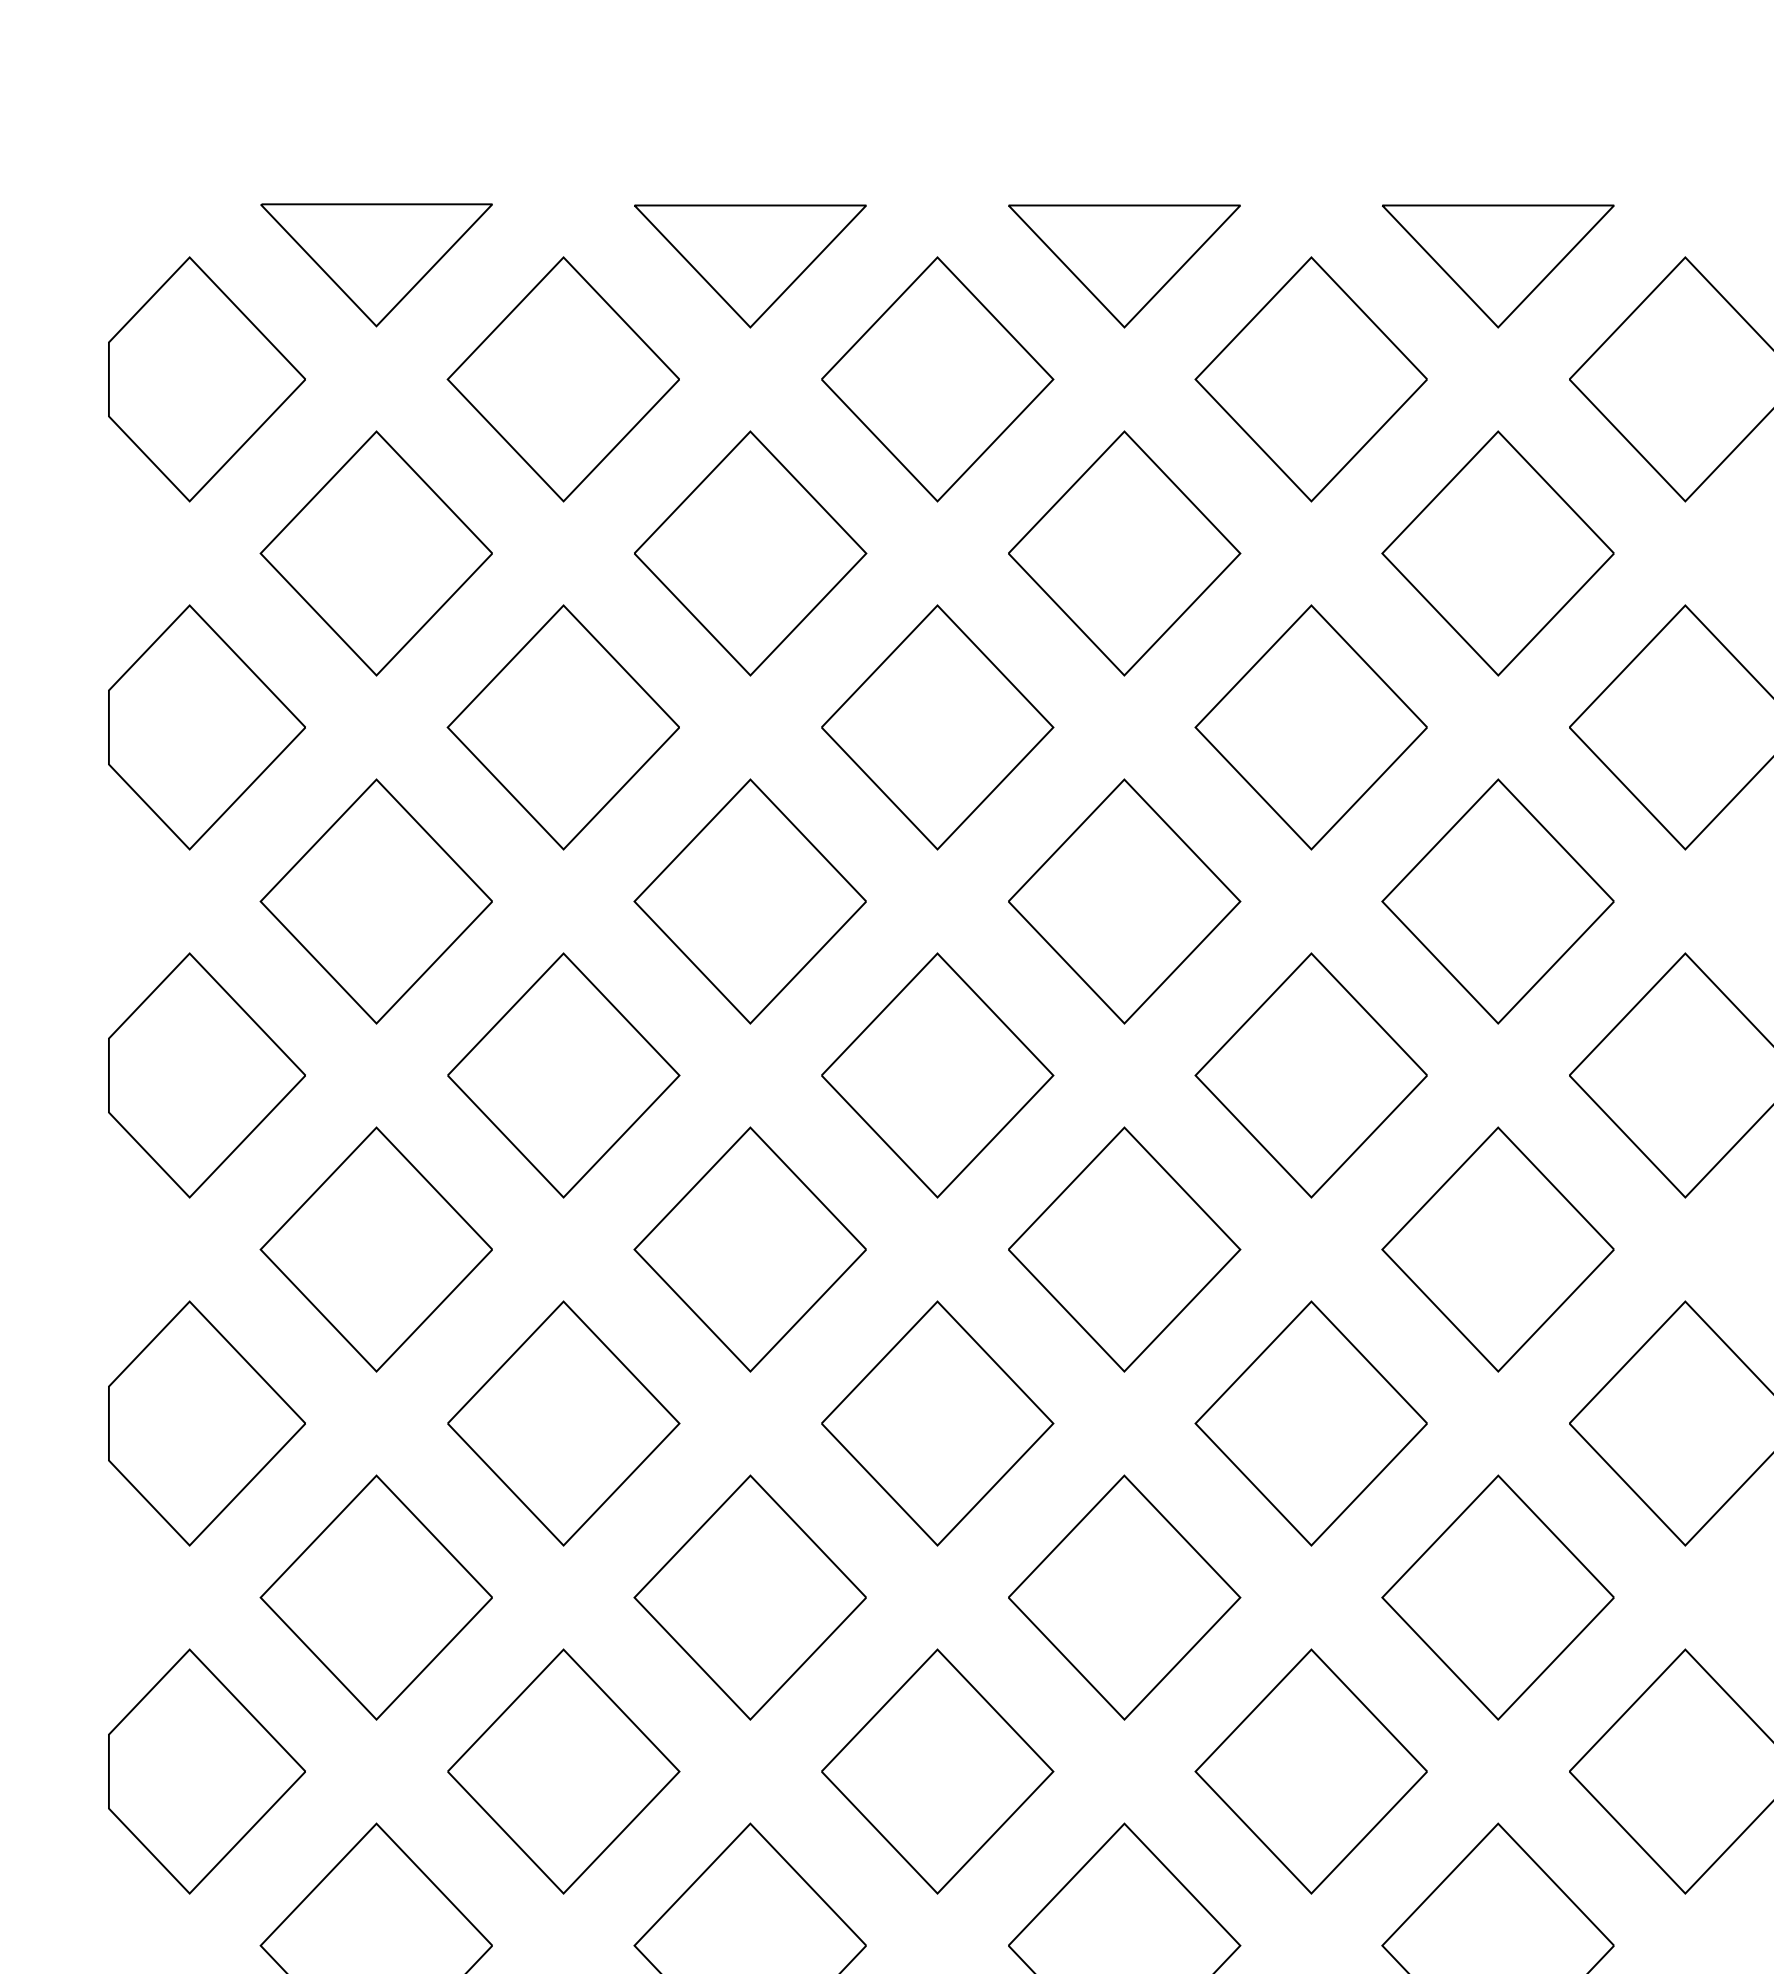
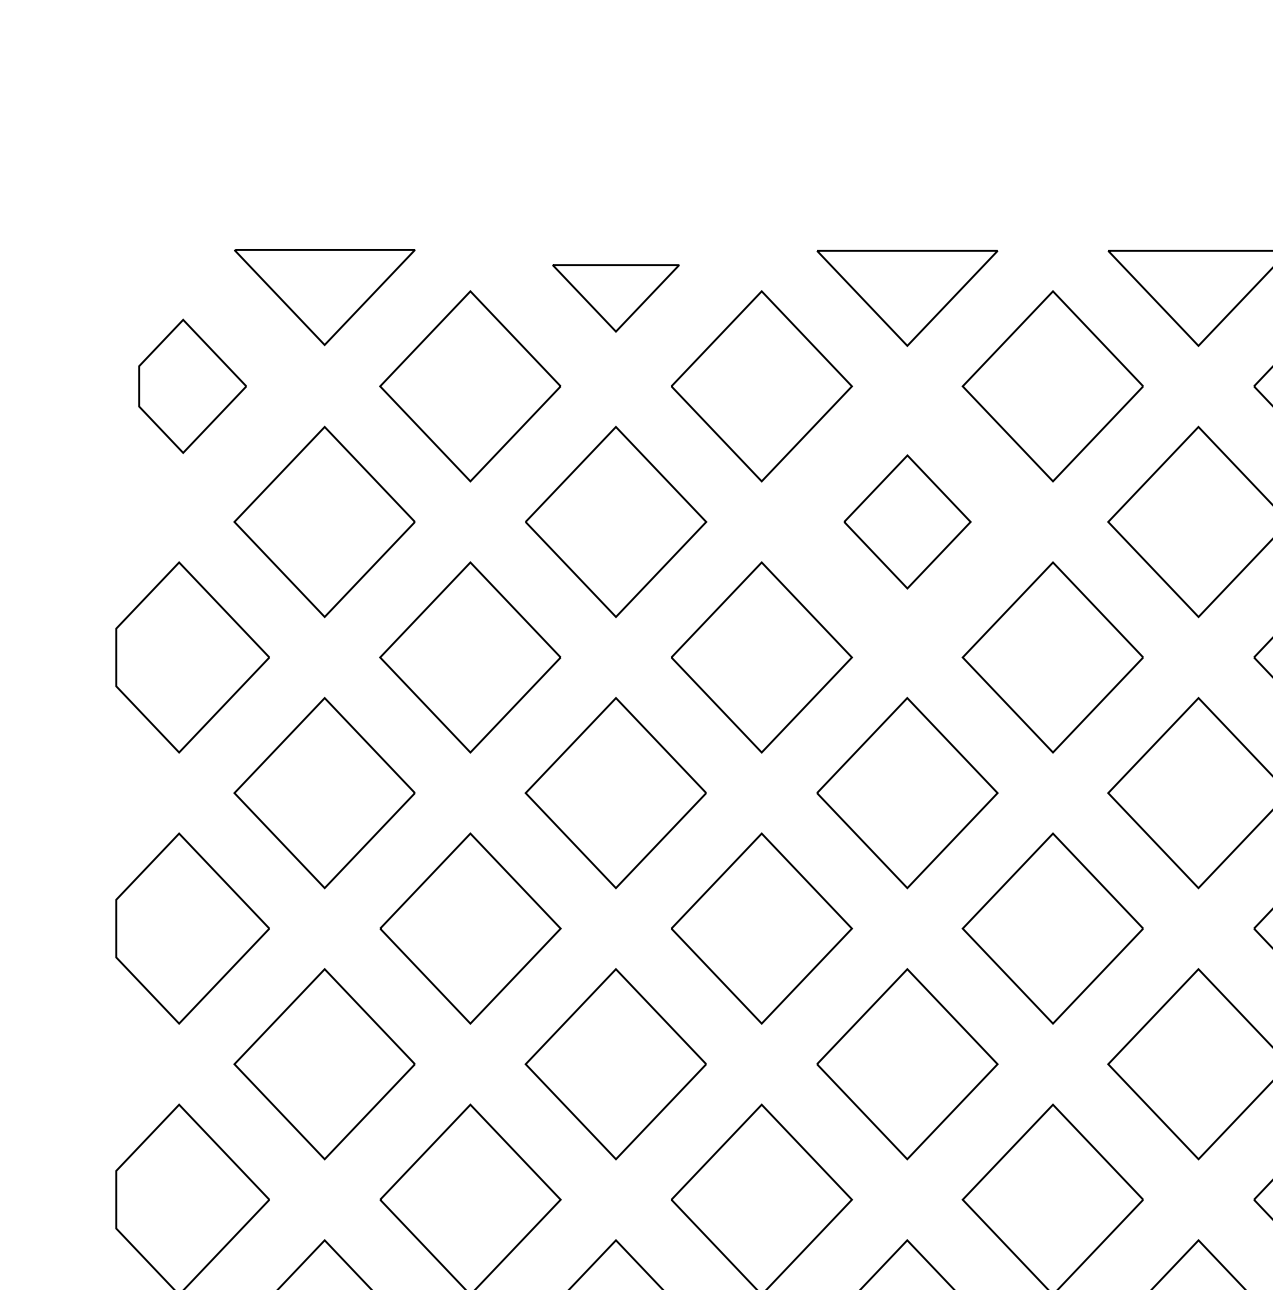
part: (750, 266) -> (616, 298), size x0.7
part: (206, 379) -> (192, 386), size x0.7
part: (1124, 553) -> (907, 521), size x0.7

